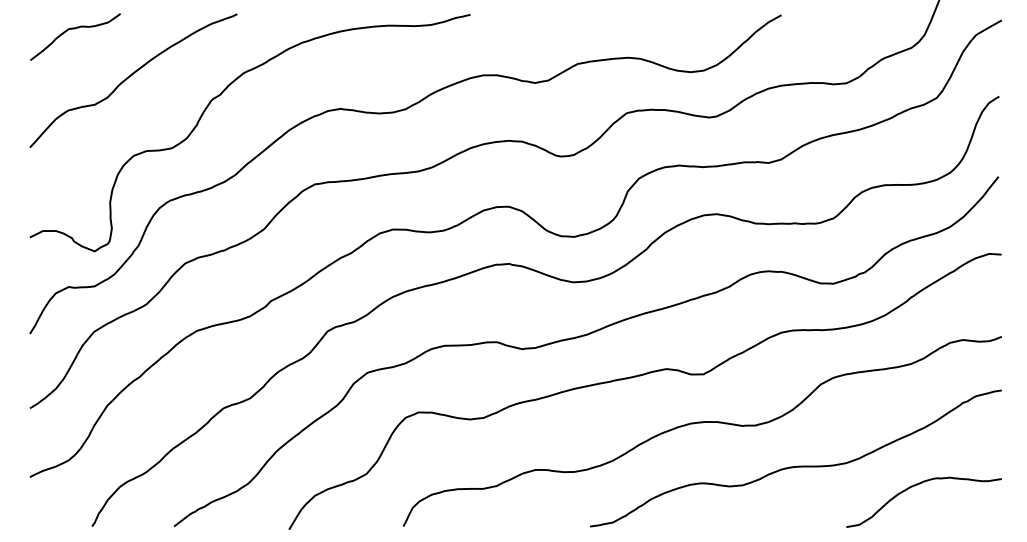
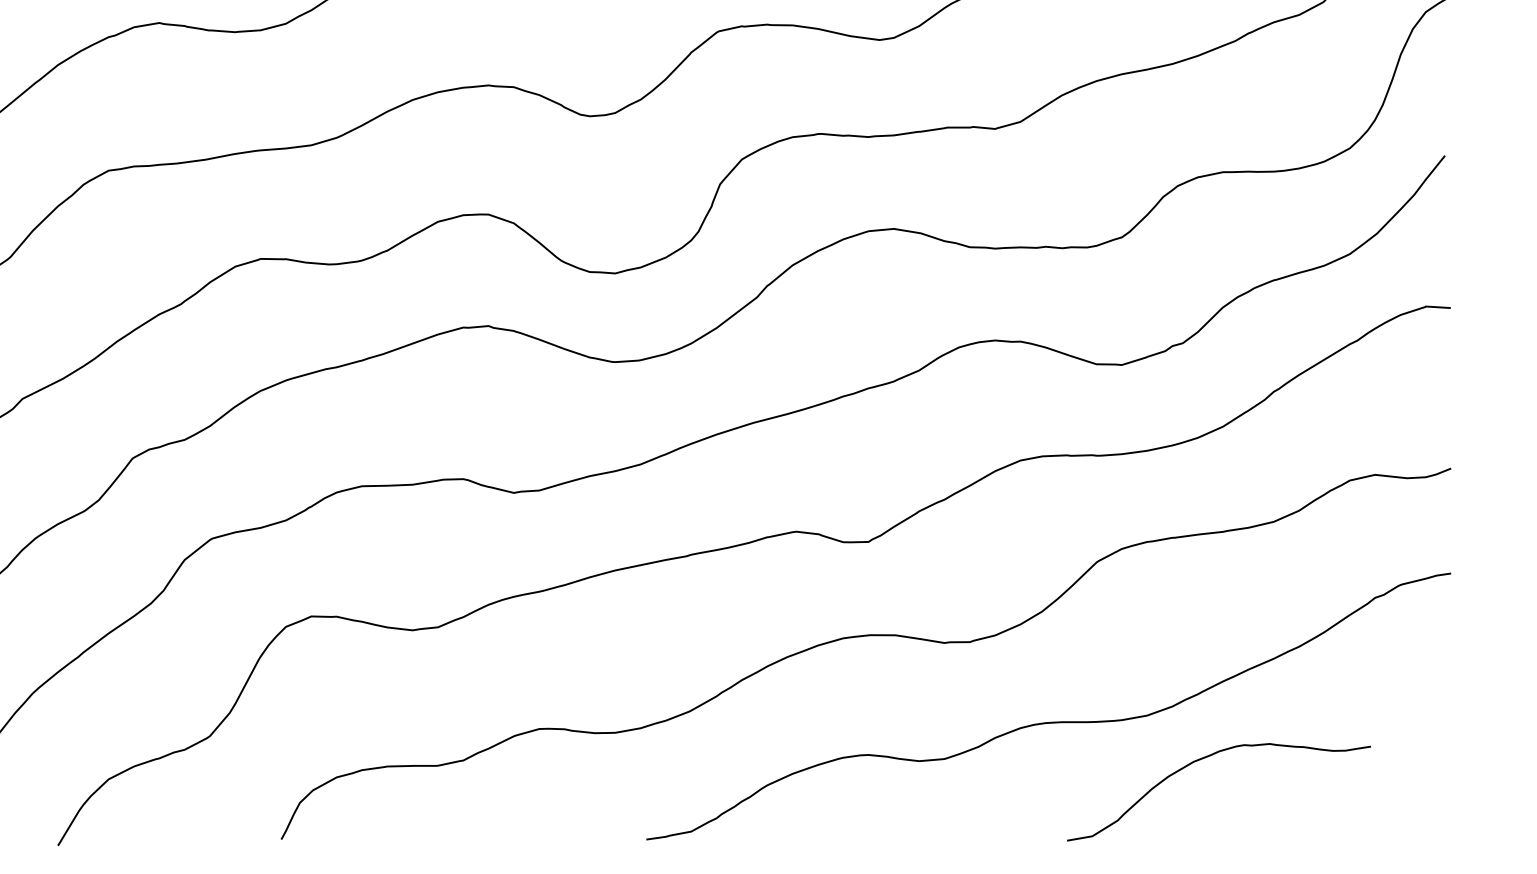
curve: (915, 486) -> (1202, 761), moved

